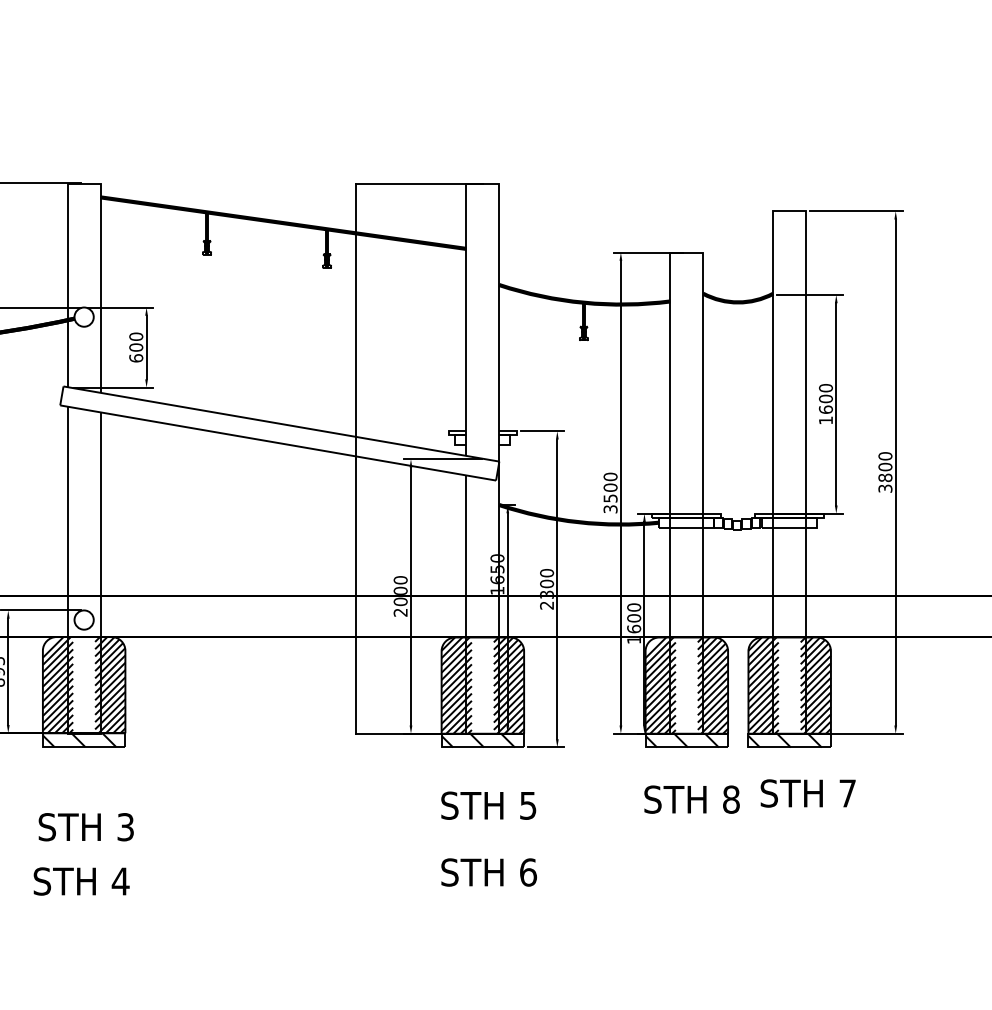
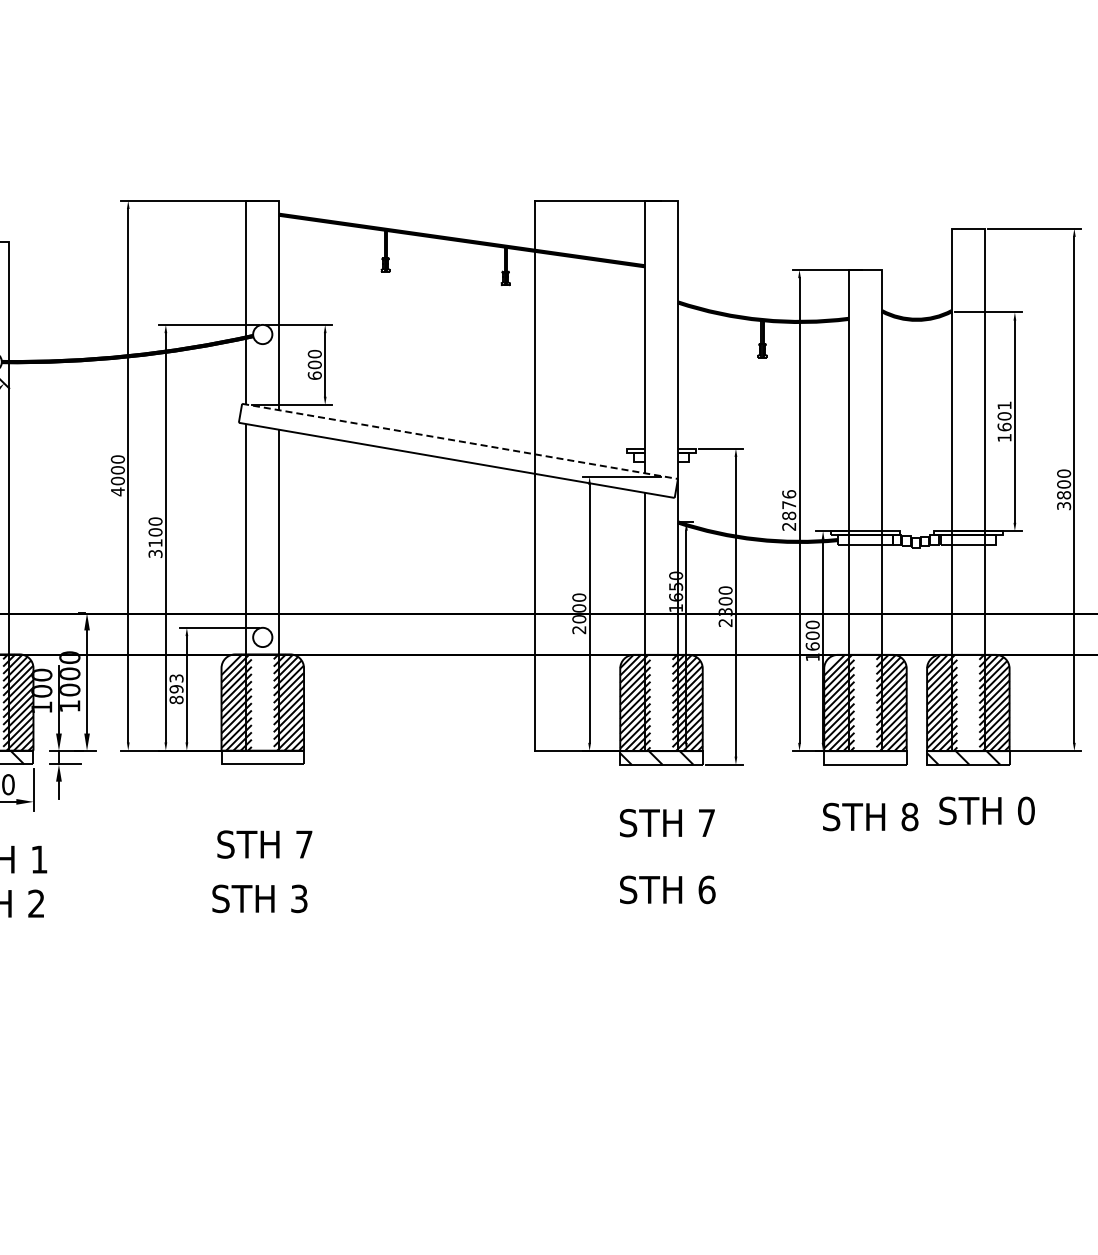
text: (825, 388) -> (1004, 405), 1600 -> 1601
line: (281, 424) -> (460, 441), solid -> dashed
text: (610, 493) -> (789, 510), 3500 -> 2876
hatch: (78, 740) -> (257, 757), removed
hatch: (681, 740) -> (860, 757), removed
text: (847, 793) -> (1026, 810), 7 -> 0
text: (527, 806) -> (706, 823), 5 -> 7
text: (125, 827) -> (304, 844), 3 -> 7
text: (120, 881) -> (299, 898), 4 -> 3

